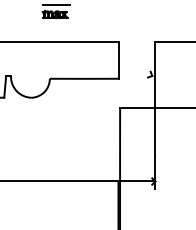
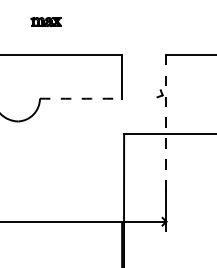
line: (56, 5) -> (47, 10), removed
arc: (84, 78) -> (81, 98), solid -> dashed
line: (155, 98) -> (166, 122), solid -> dashed

